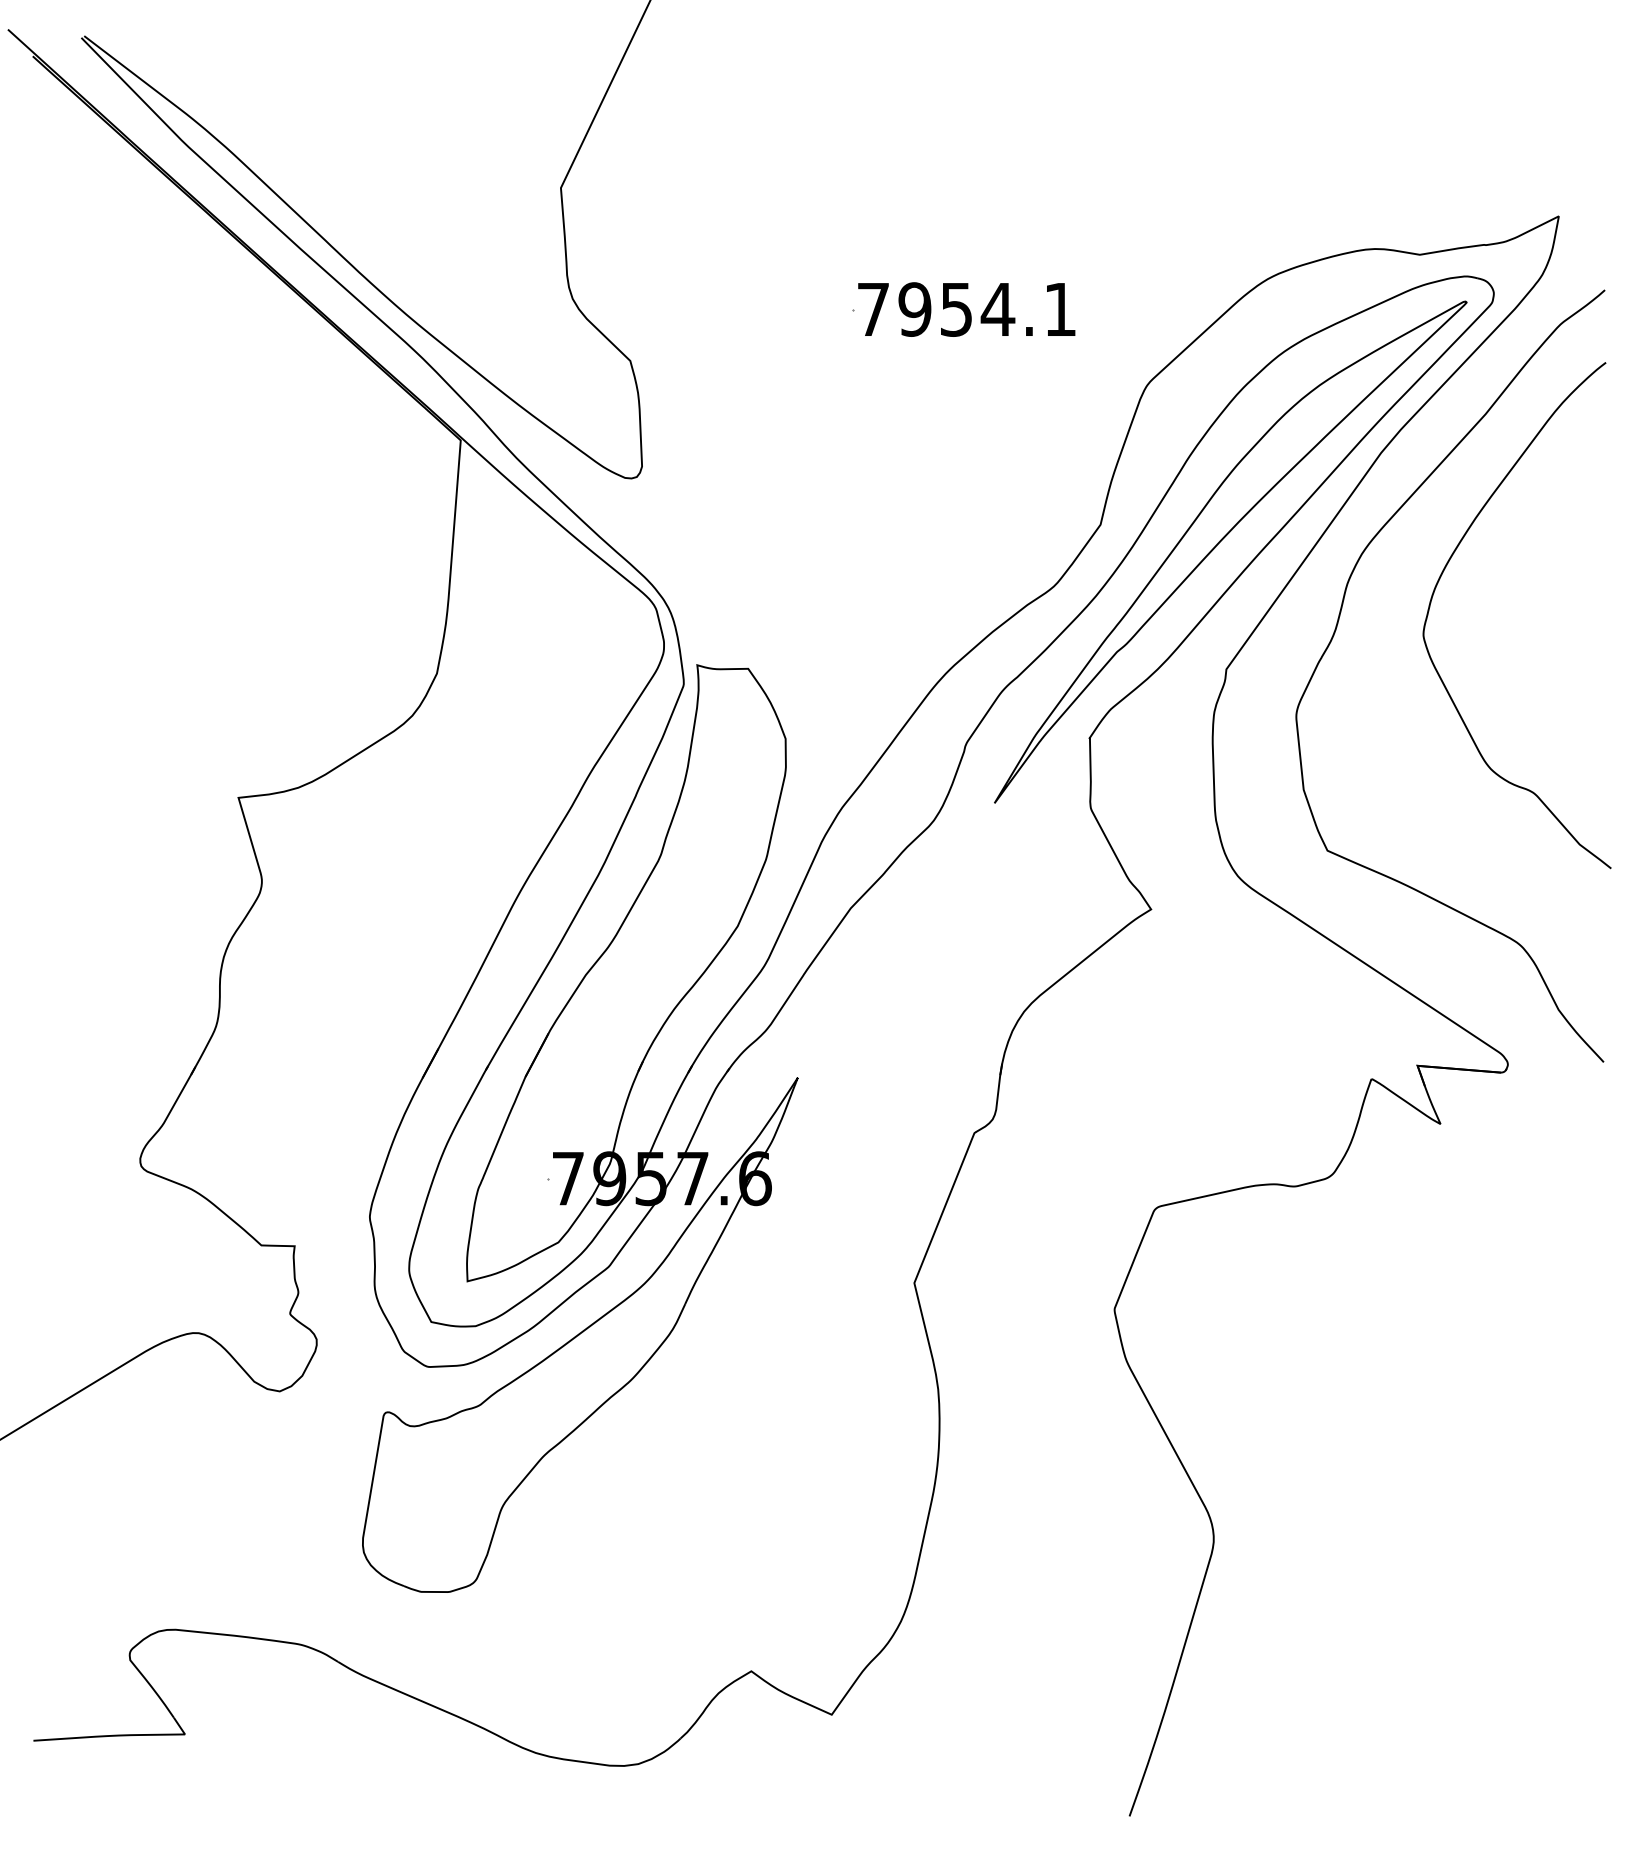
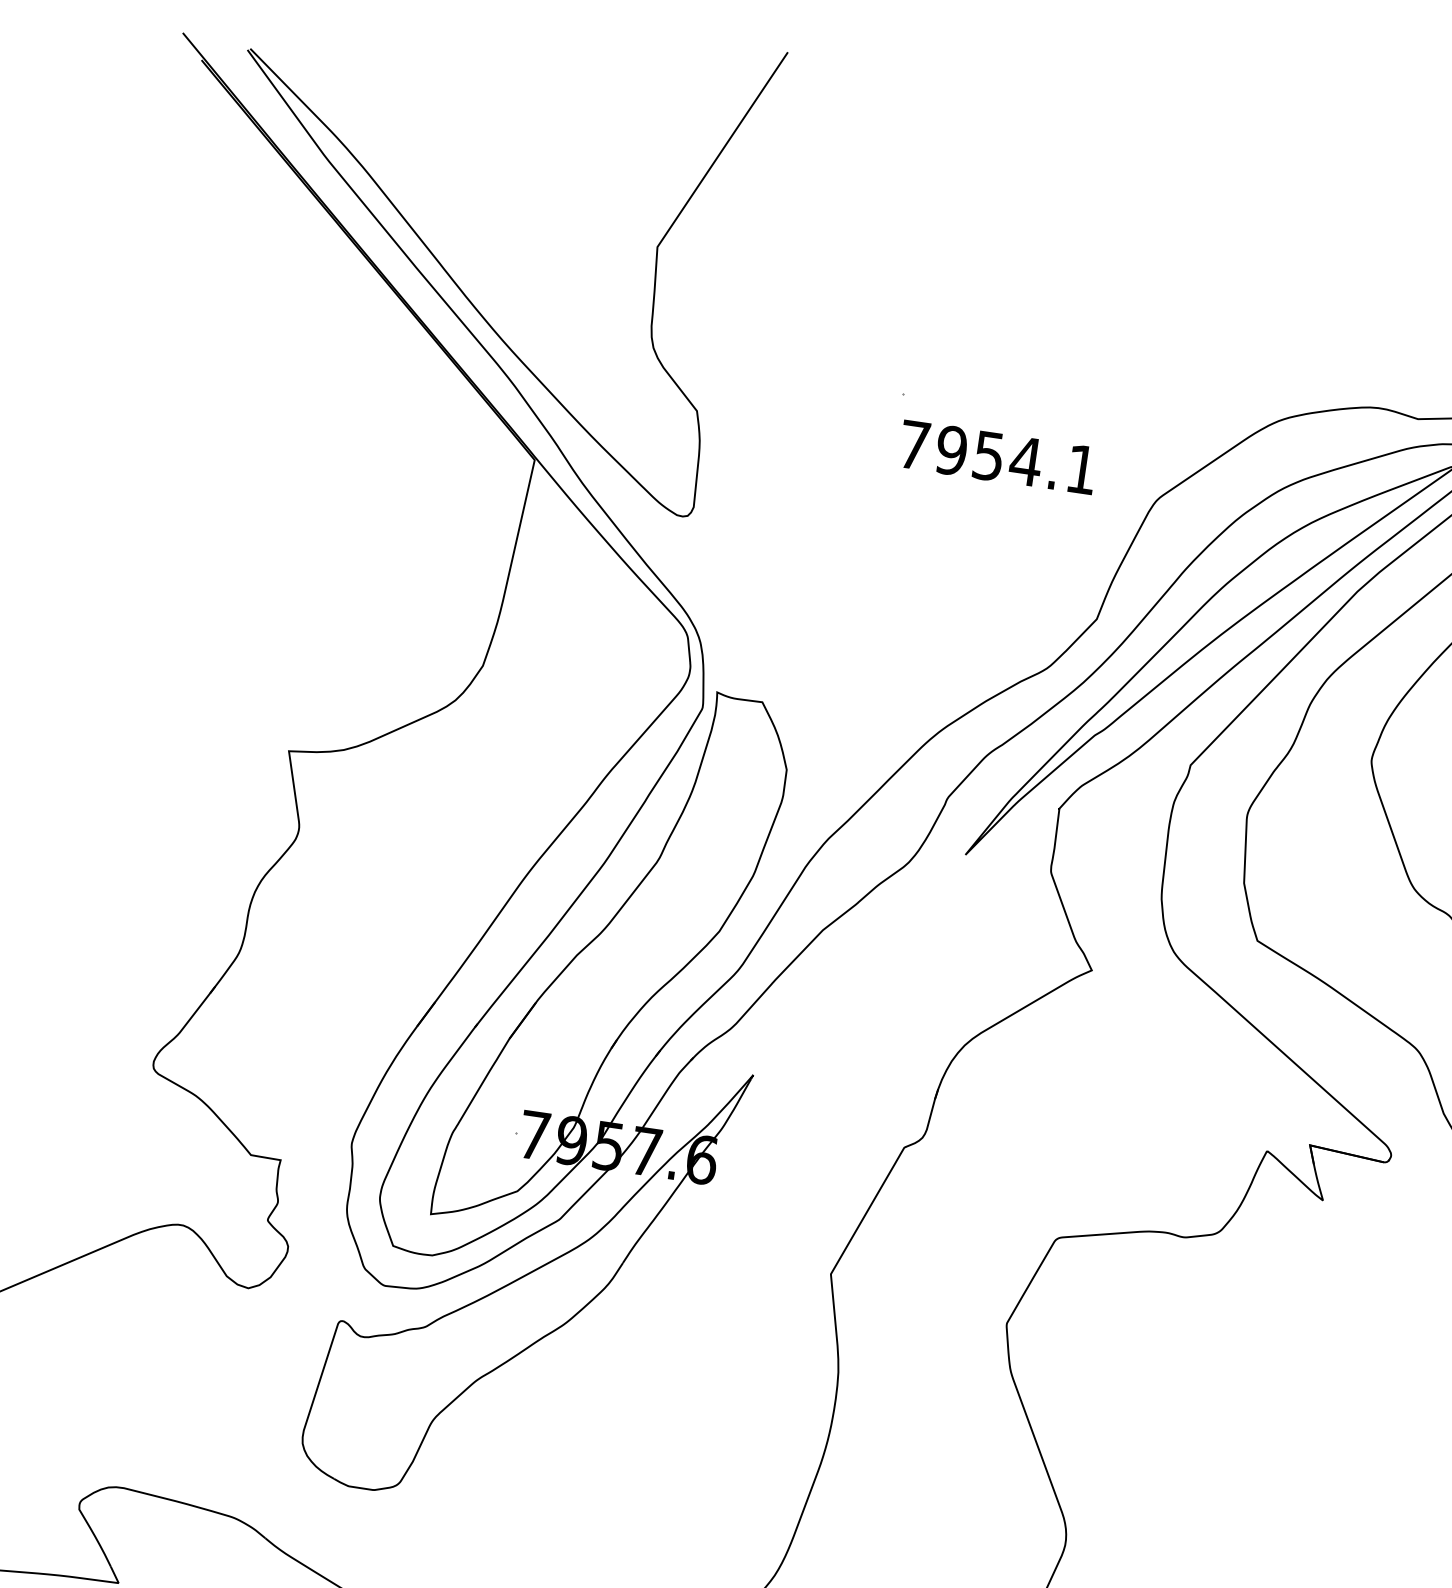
text: (966, 309) -> (997, 457), moved

